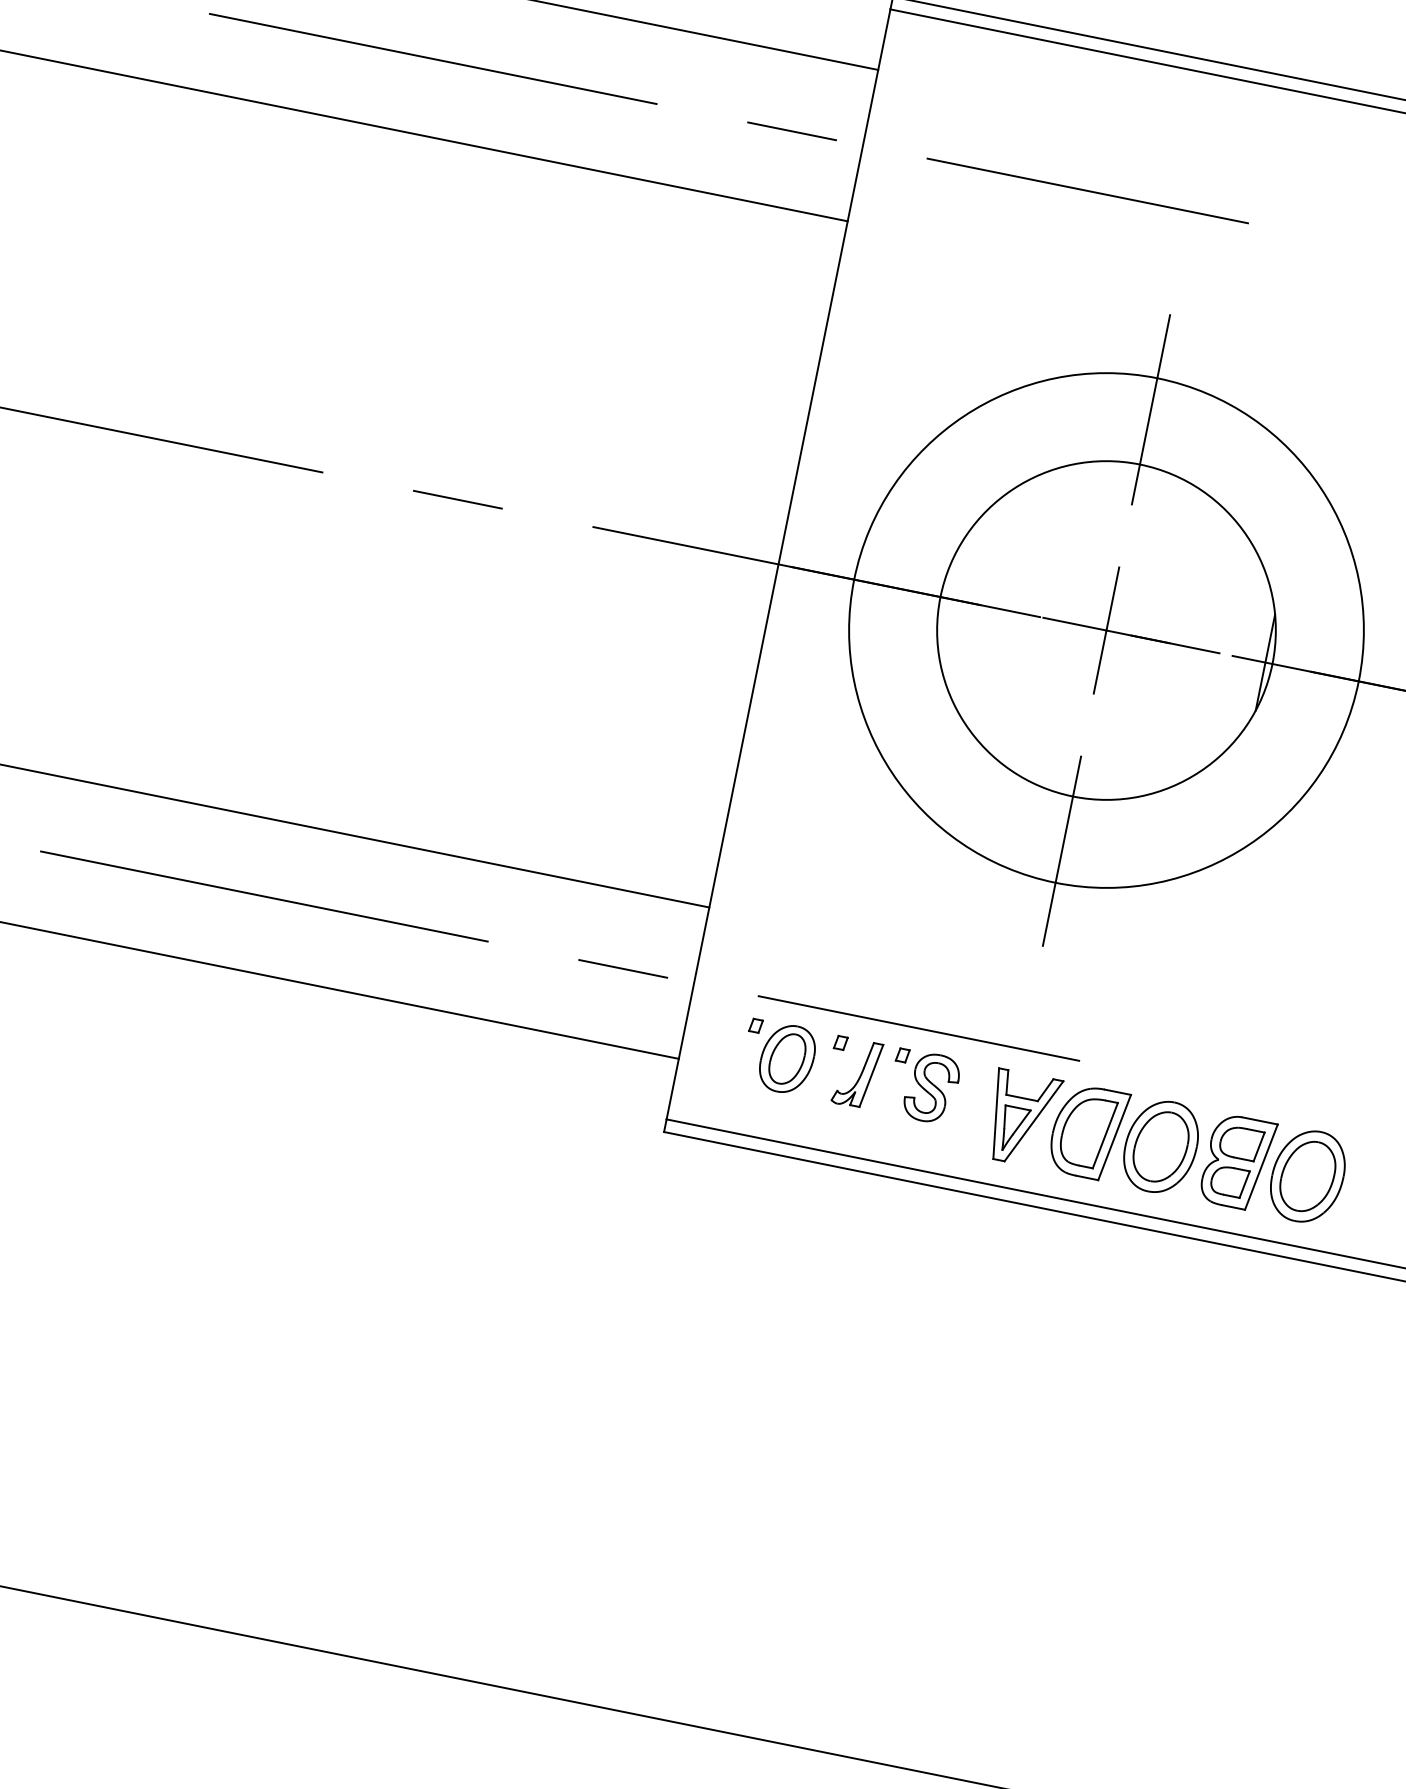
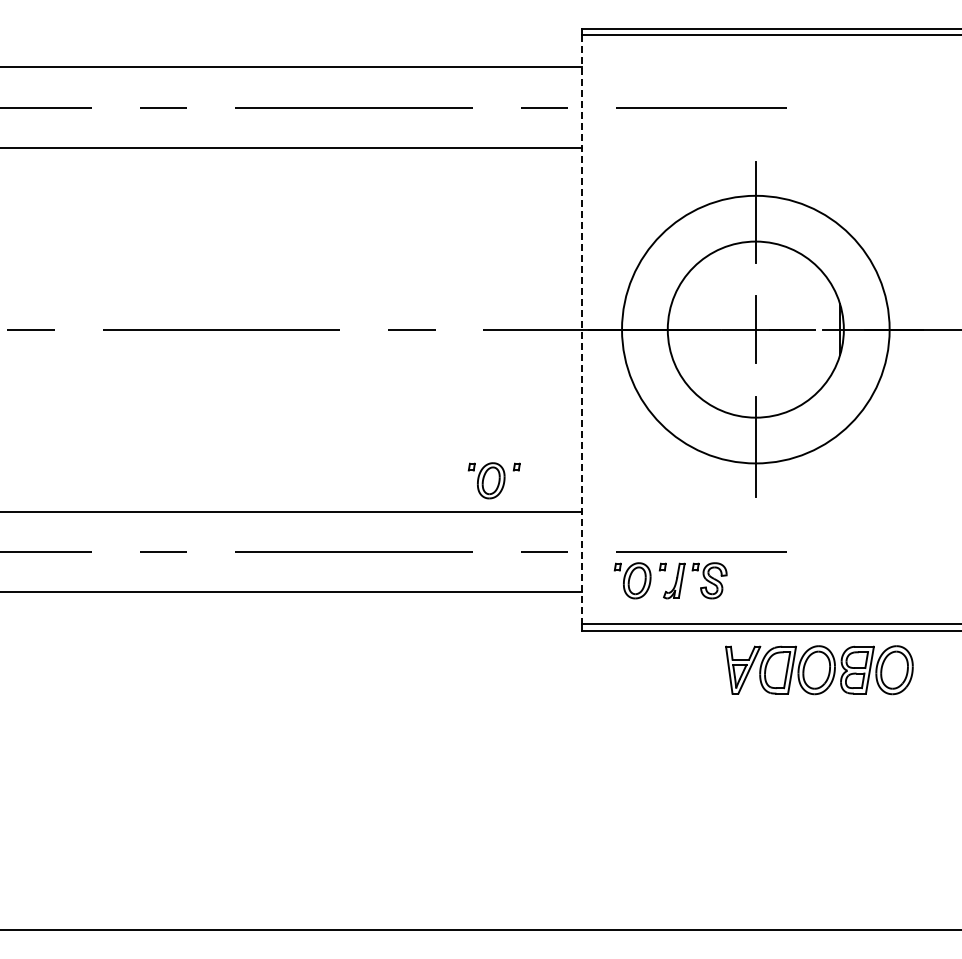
line: (777, 565) -> (581, 330), solid -> dashed
part: (554, 815) -> (493, 480), added
part: (1166, 1148) -> (819, 670), moved

